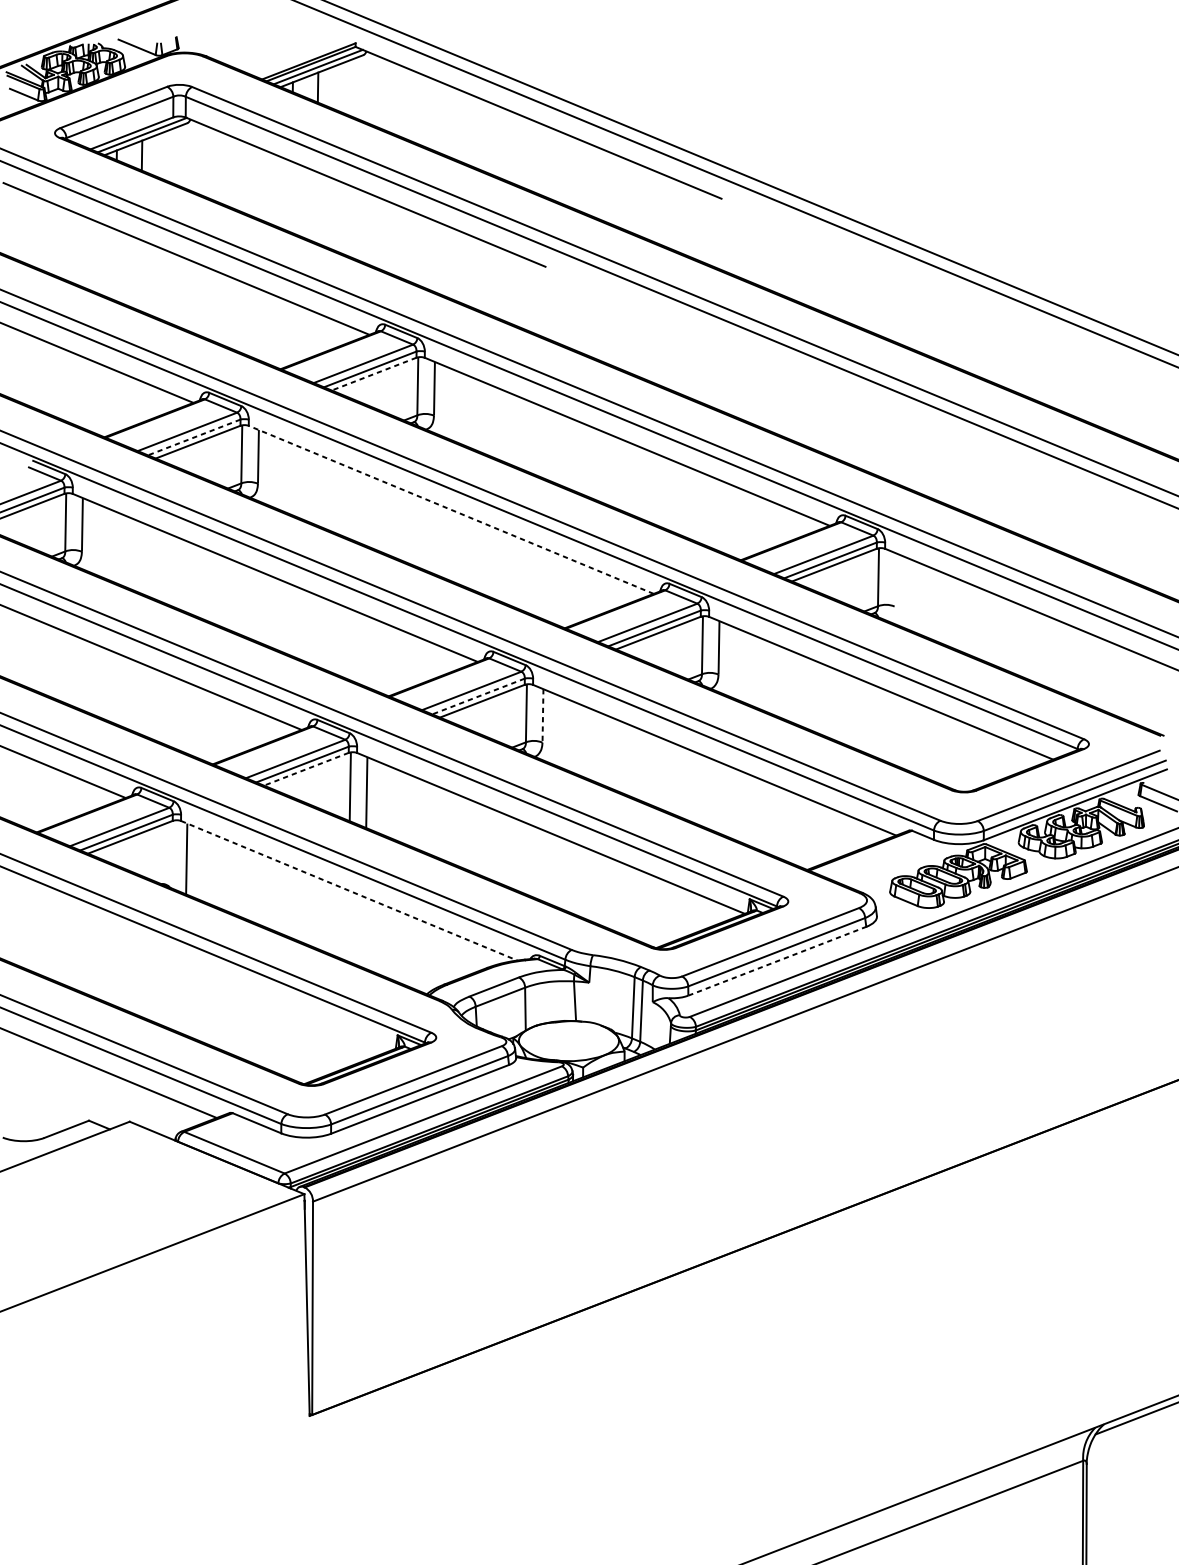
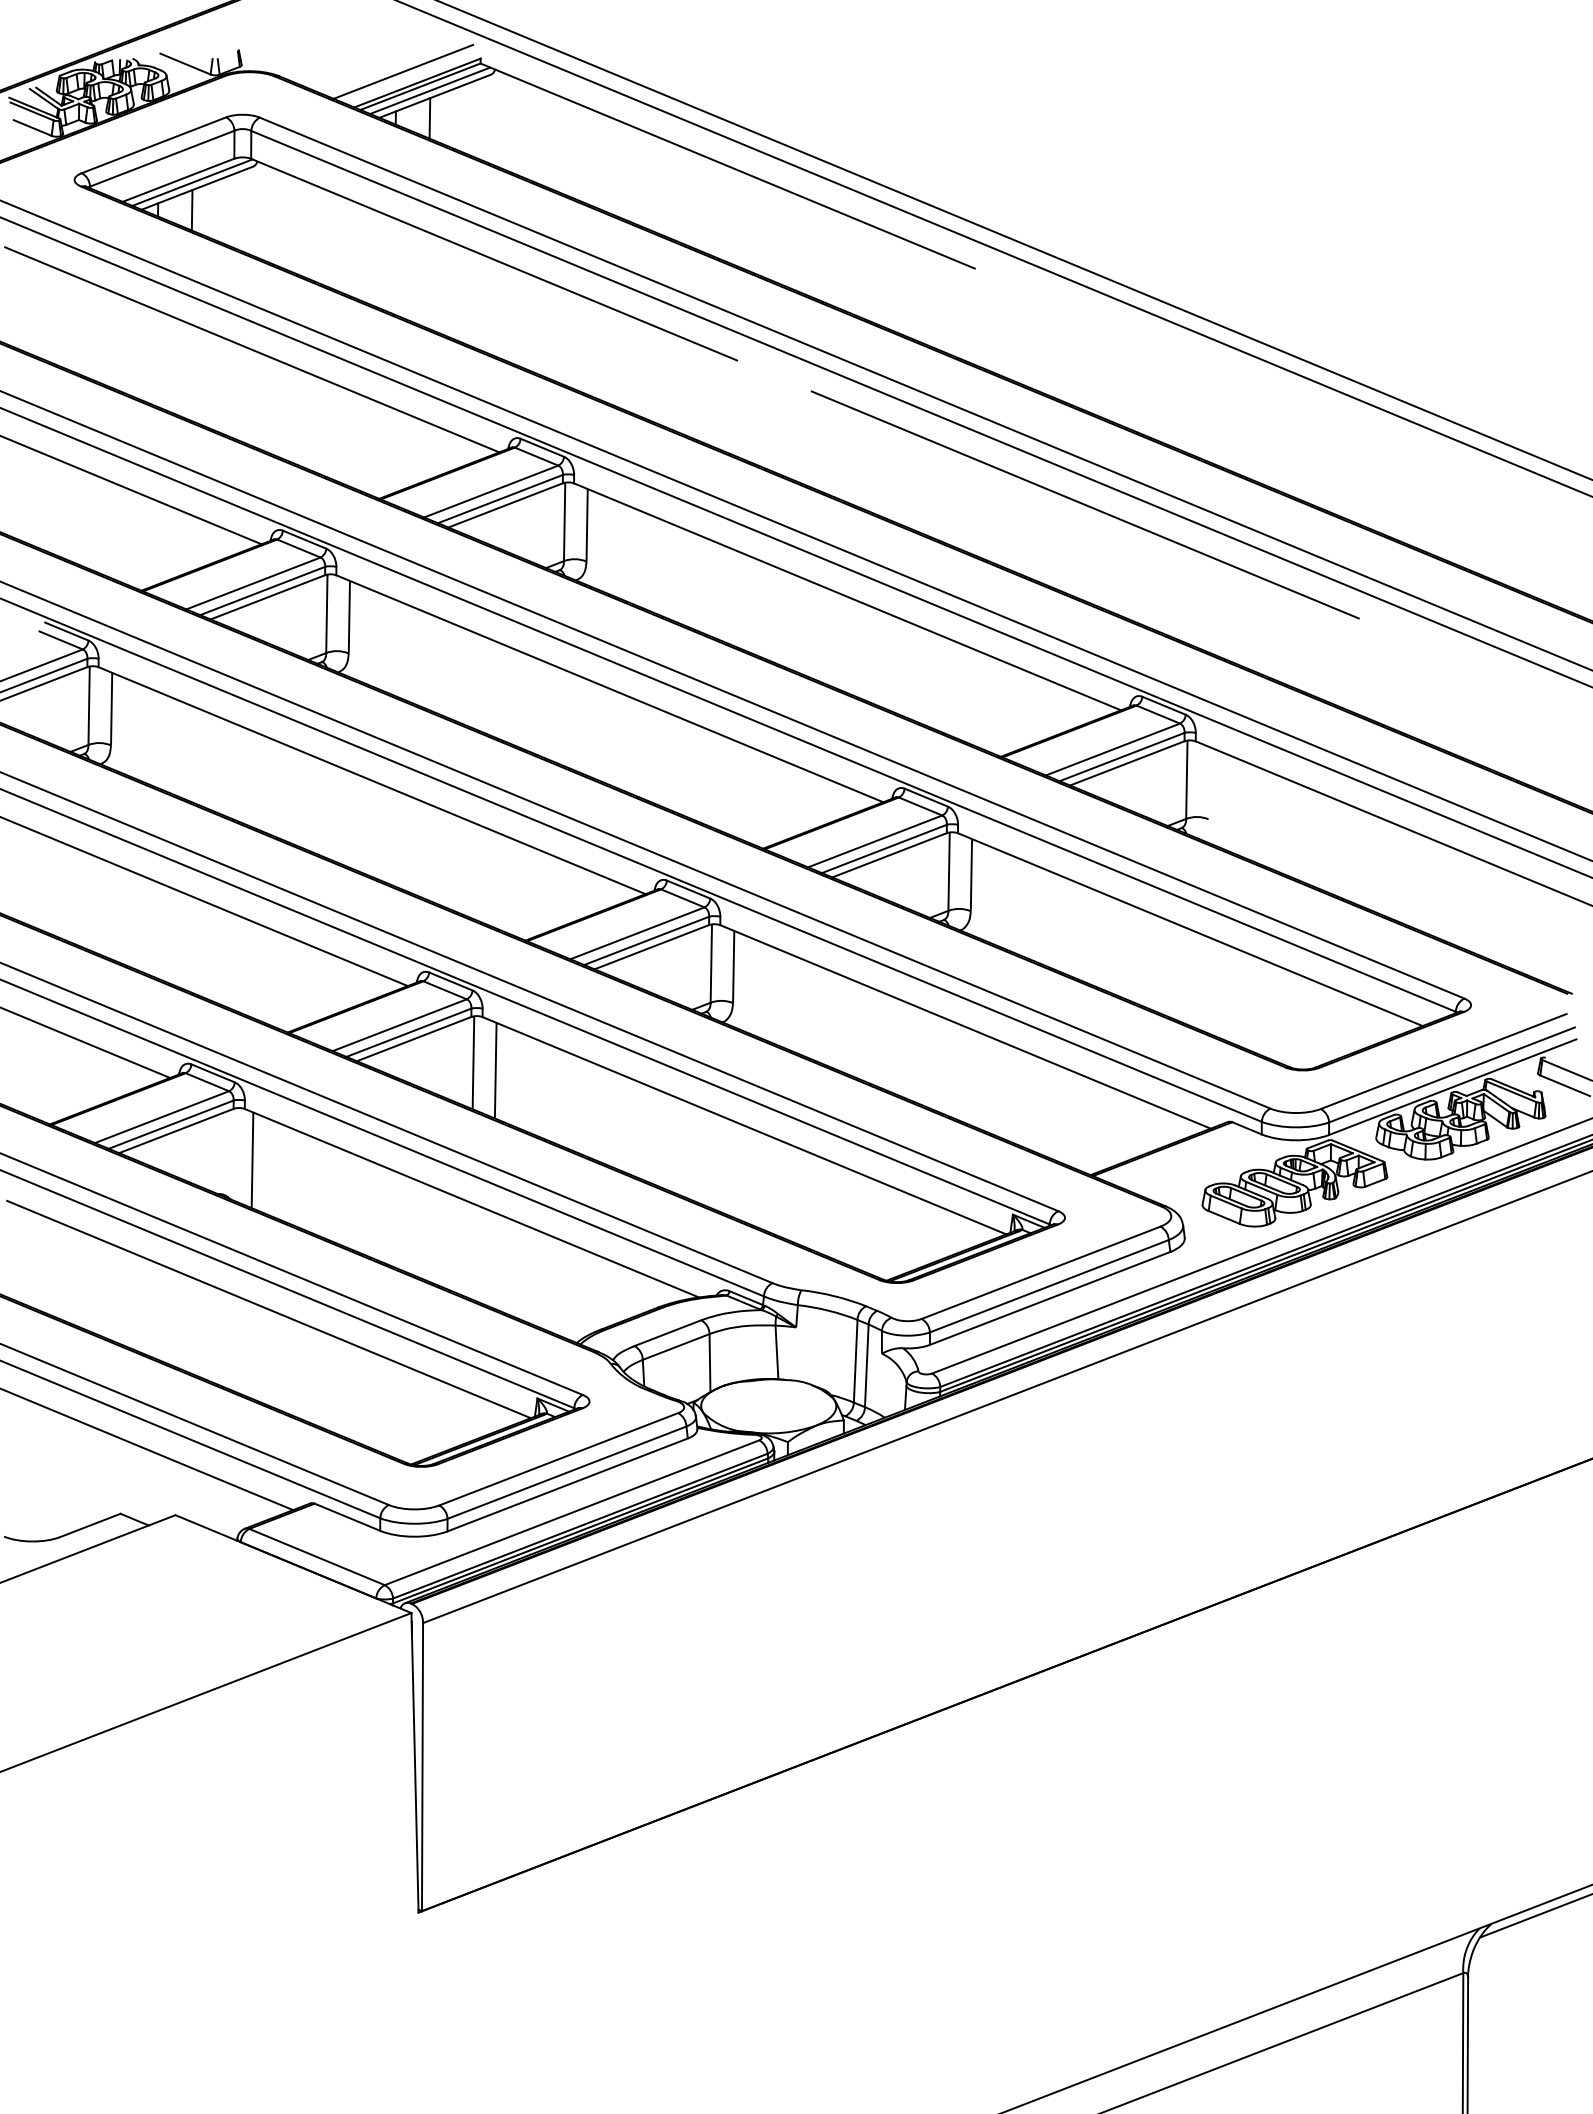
line: (298, 52) -> (403, 71), added
line: (802, 373) -> (1084, 504), added
line: (374, 374) -> (505, 505), dashed -> solid
line: (194, 437) -> (262, 590), dashed -> solid
line: (451, 509) -> (609, 688), dashed -> solid
line: (478, 696) -> (646, 940), dashed -> solid
line: (542, 715) -> (733, 966), dashed -> solid
line: (305, 769) -> (413, 1039), dashed -> solid
line: (349, 890) -> (472, 1203), dashed -> solid
line: (777, 961) -> (1050, 1298), dashed -> solid
line: (198, 969) -> (268, 1309), added

